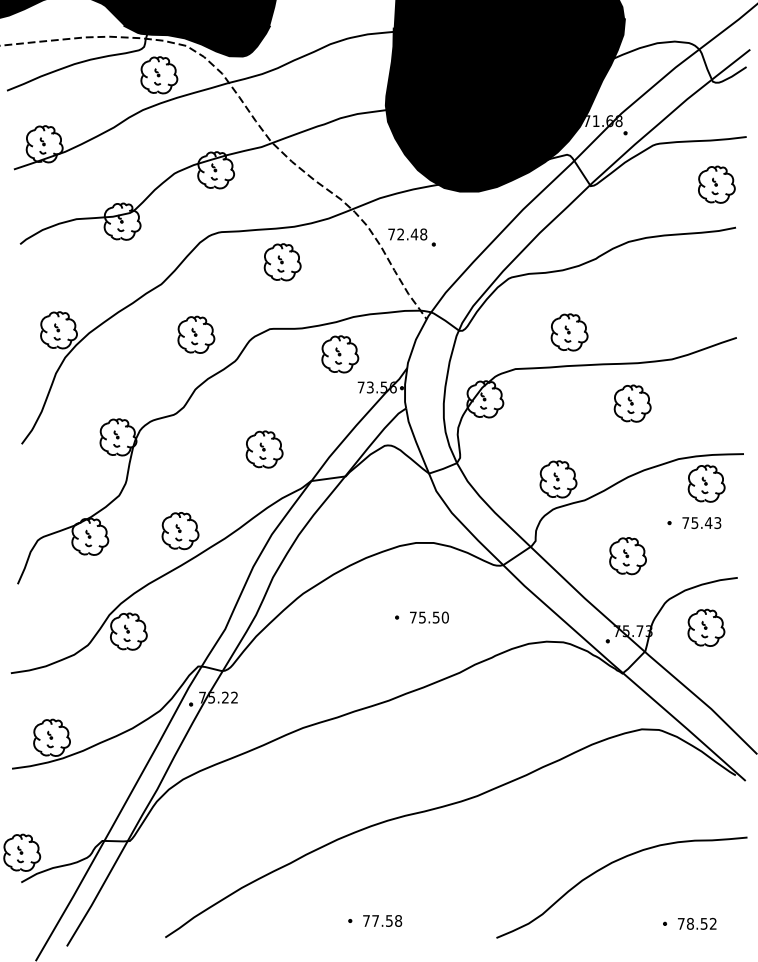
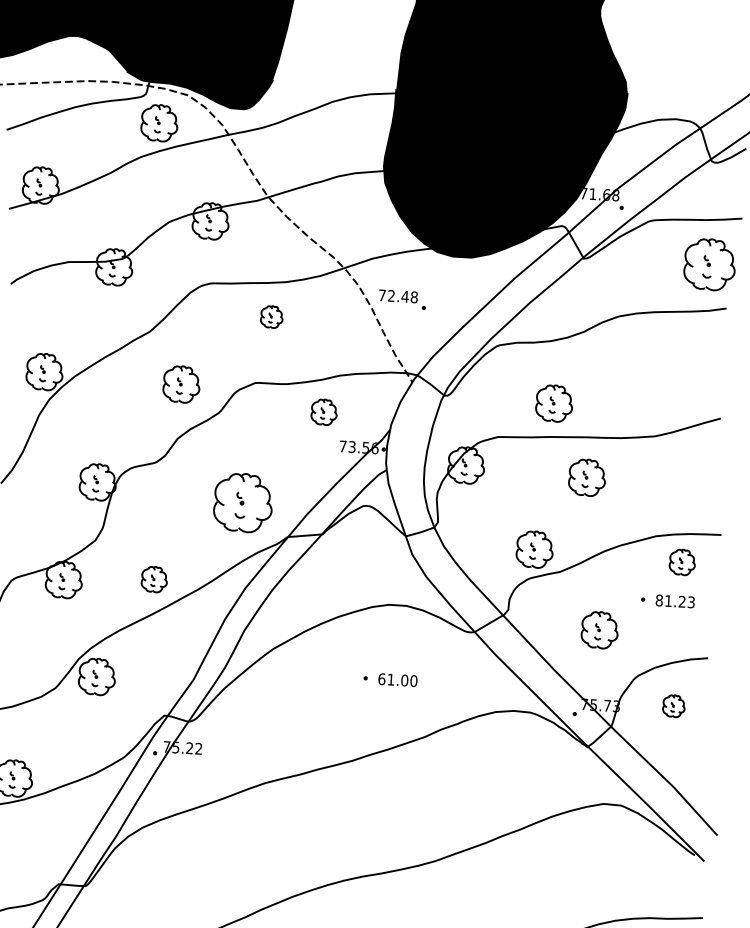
part: (716, 184) -> (709, 264), size x1.4
part: (282, 262) -> (271, 317), size x0.6
part: (340, 354) -> (324, 412), size x0.7
part: (632, 403) -> (587, 477), moved
part: (264, 449) -> (243, 502), size x1.6
part: (706, 483) -> (682, 562), size x0.7
text: (697, 523) -> (671, 601), 75.43 -> 81.23
part: (180, 531) -> (154, 579), size x0.7
text: (424, 617) -> (393, 679), 75.50 -> 61.00
part: (706, 627) -> (674, 705), size x0.6

